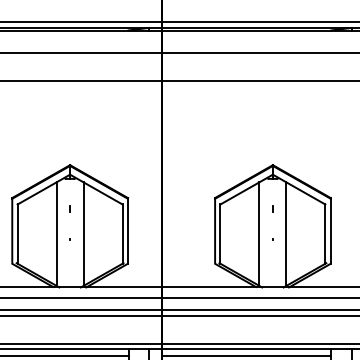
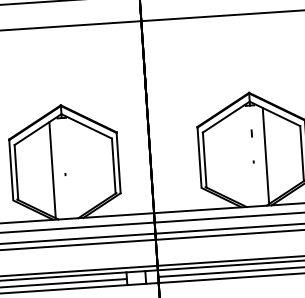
line: (69, 208) -> (63, 145), removed
line: (83, 233) -> (77, 167), removed
line: (259, 233) -> (240, 157), removed

